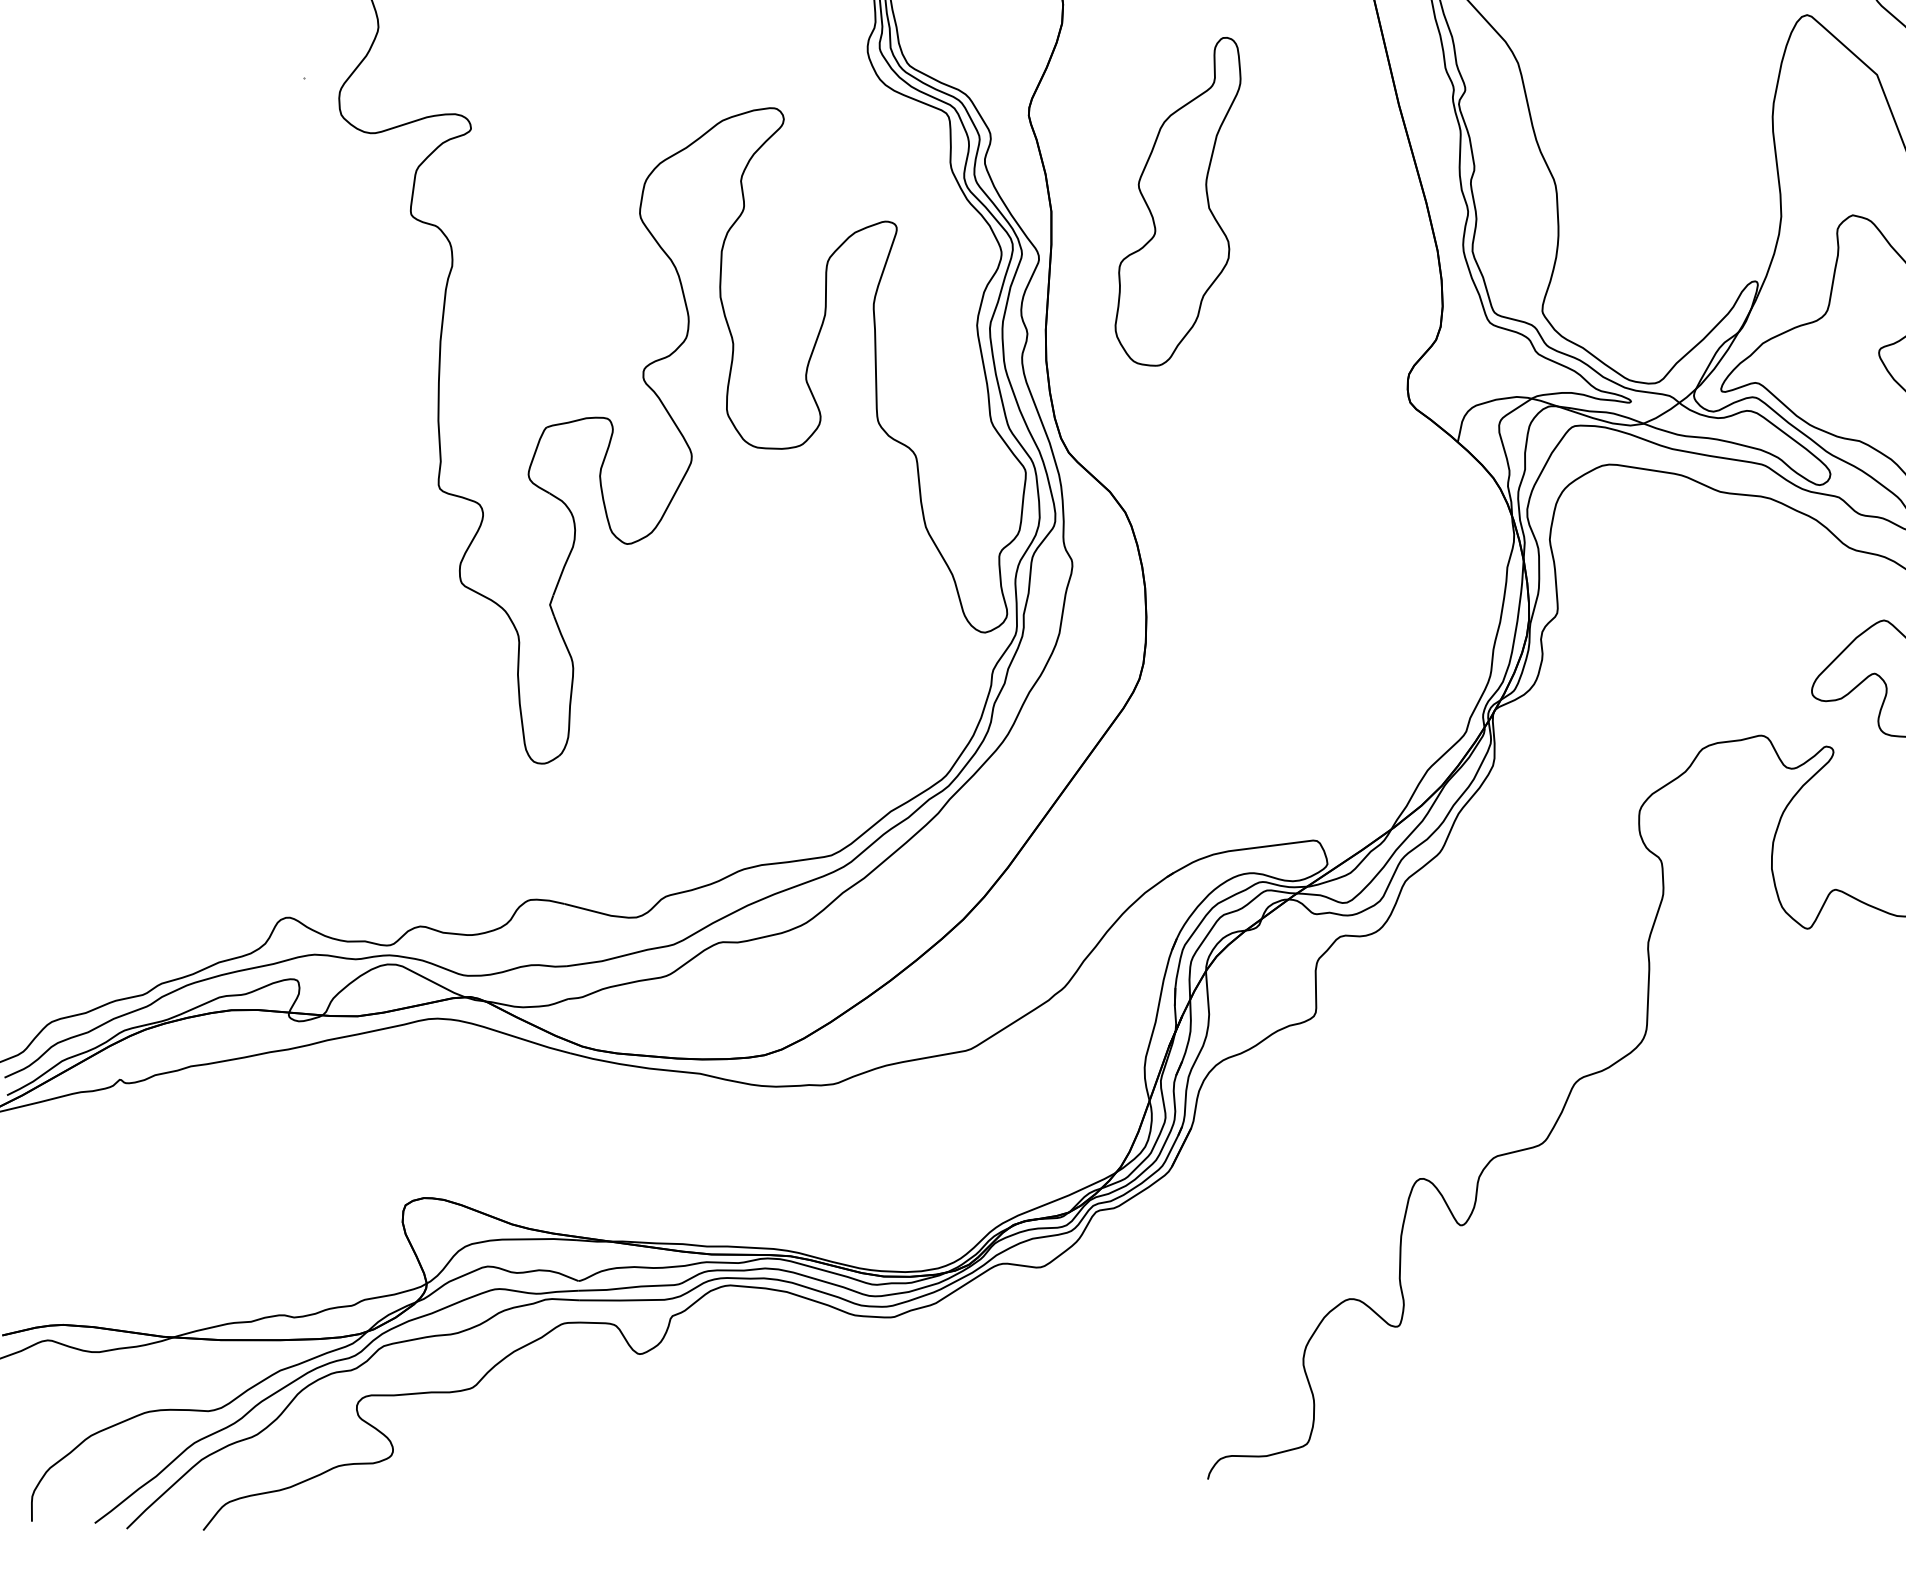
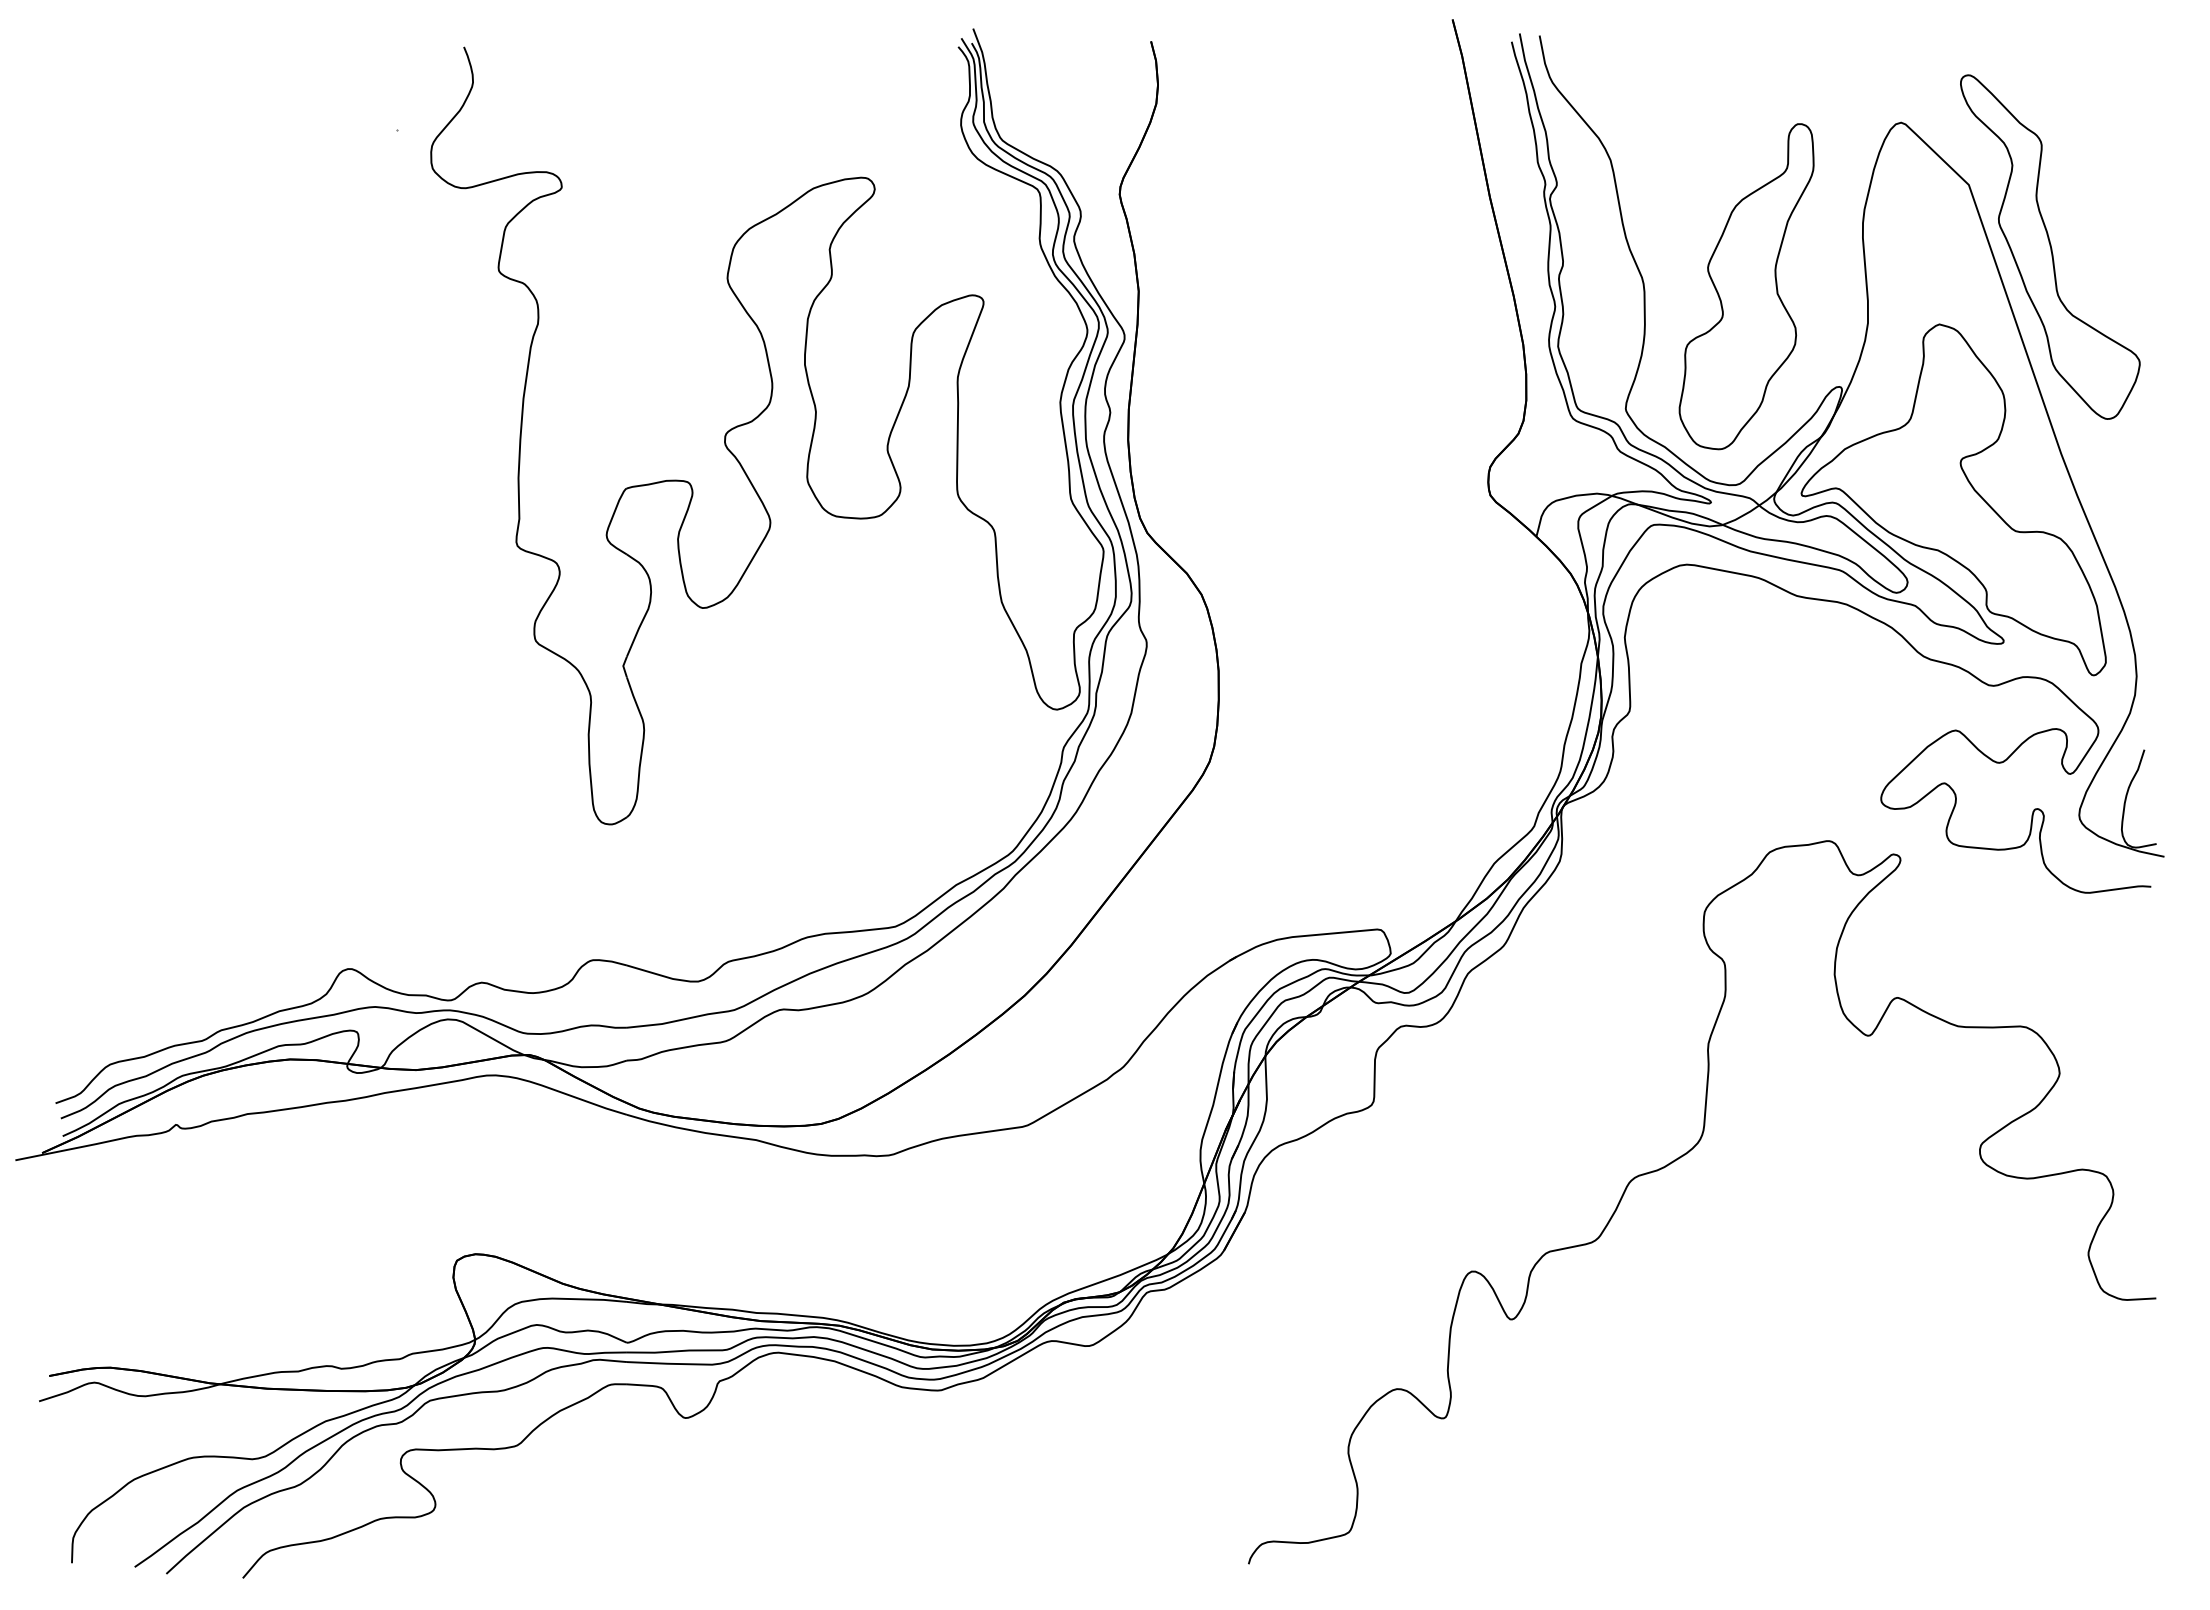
part: (1177, 202) -> (1746, 286), moved

